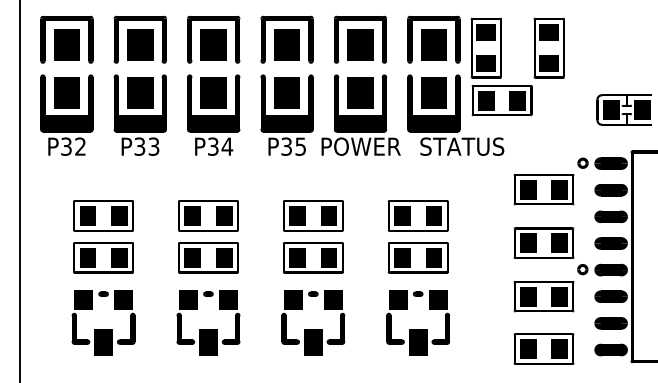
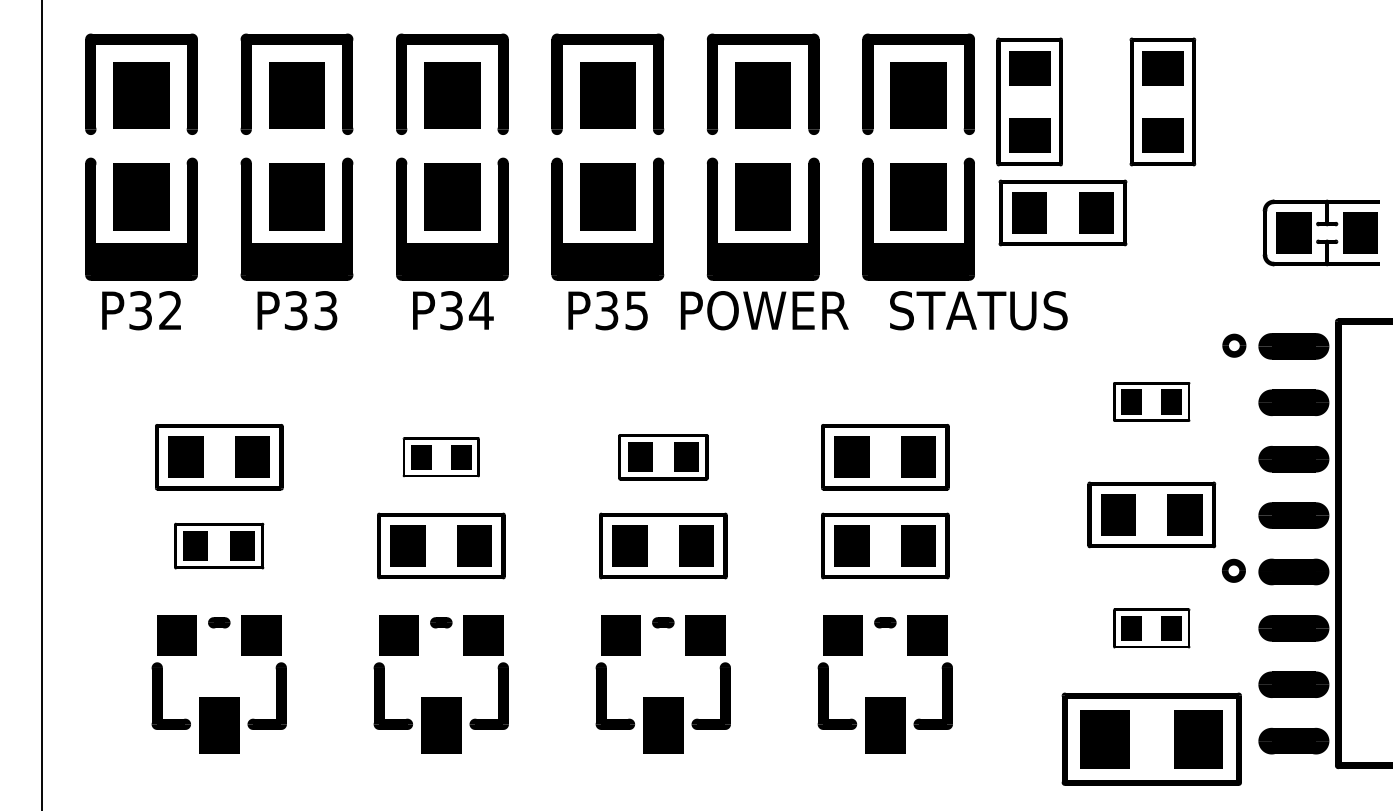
part: (543, 189) -> (1150, 401), size x0.6
part: (208, 215) -> (441, 456), size x0.6
part: (313, 215) -> (663, 456), size x0.7
part: (103, 257) -> (219, 545), size x0.7
part: (543, 296) -> (1150, 627), size x0.6
part: (543, 348) -> (1150, 737), size x1.4

